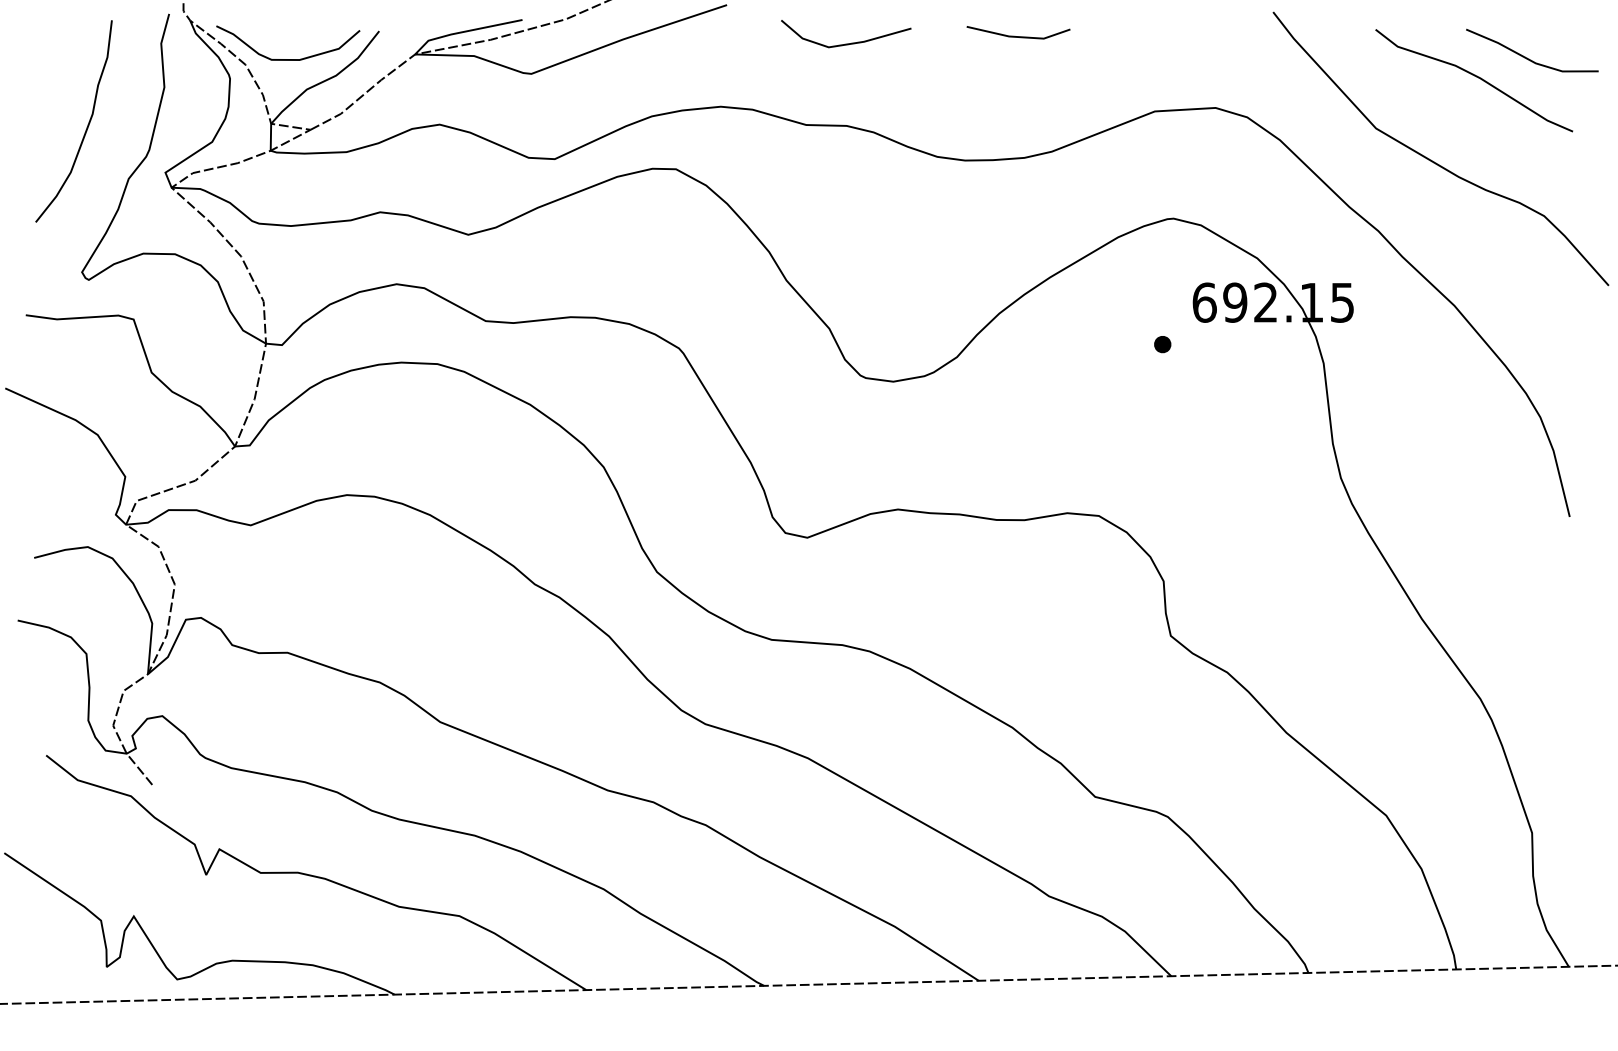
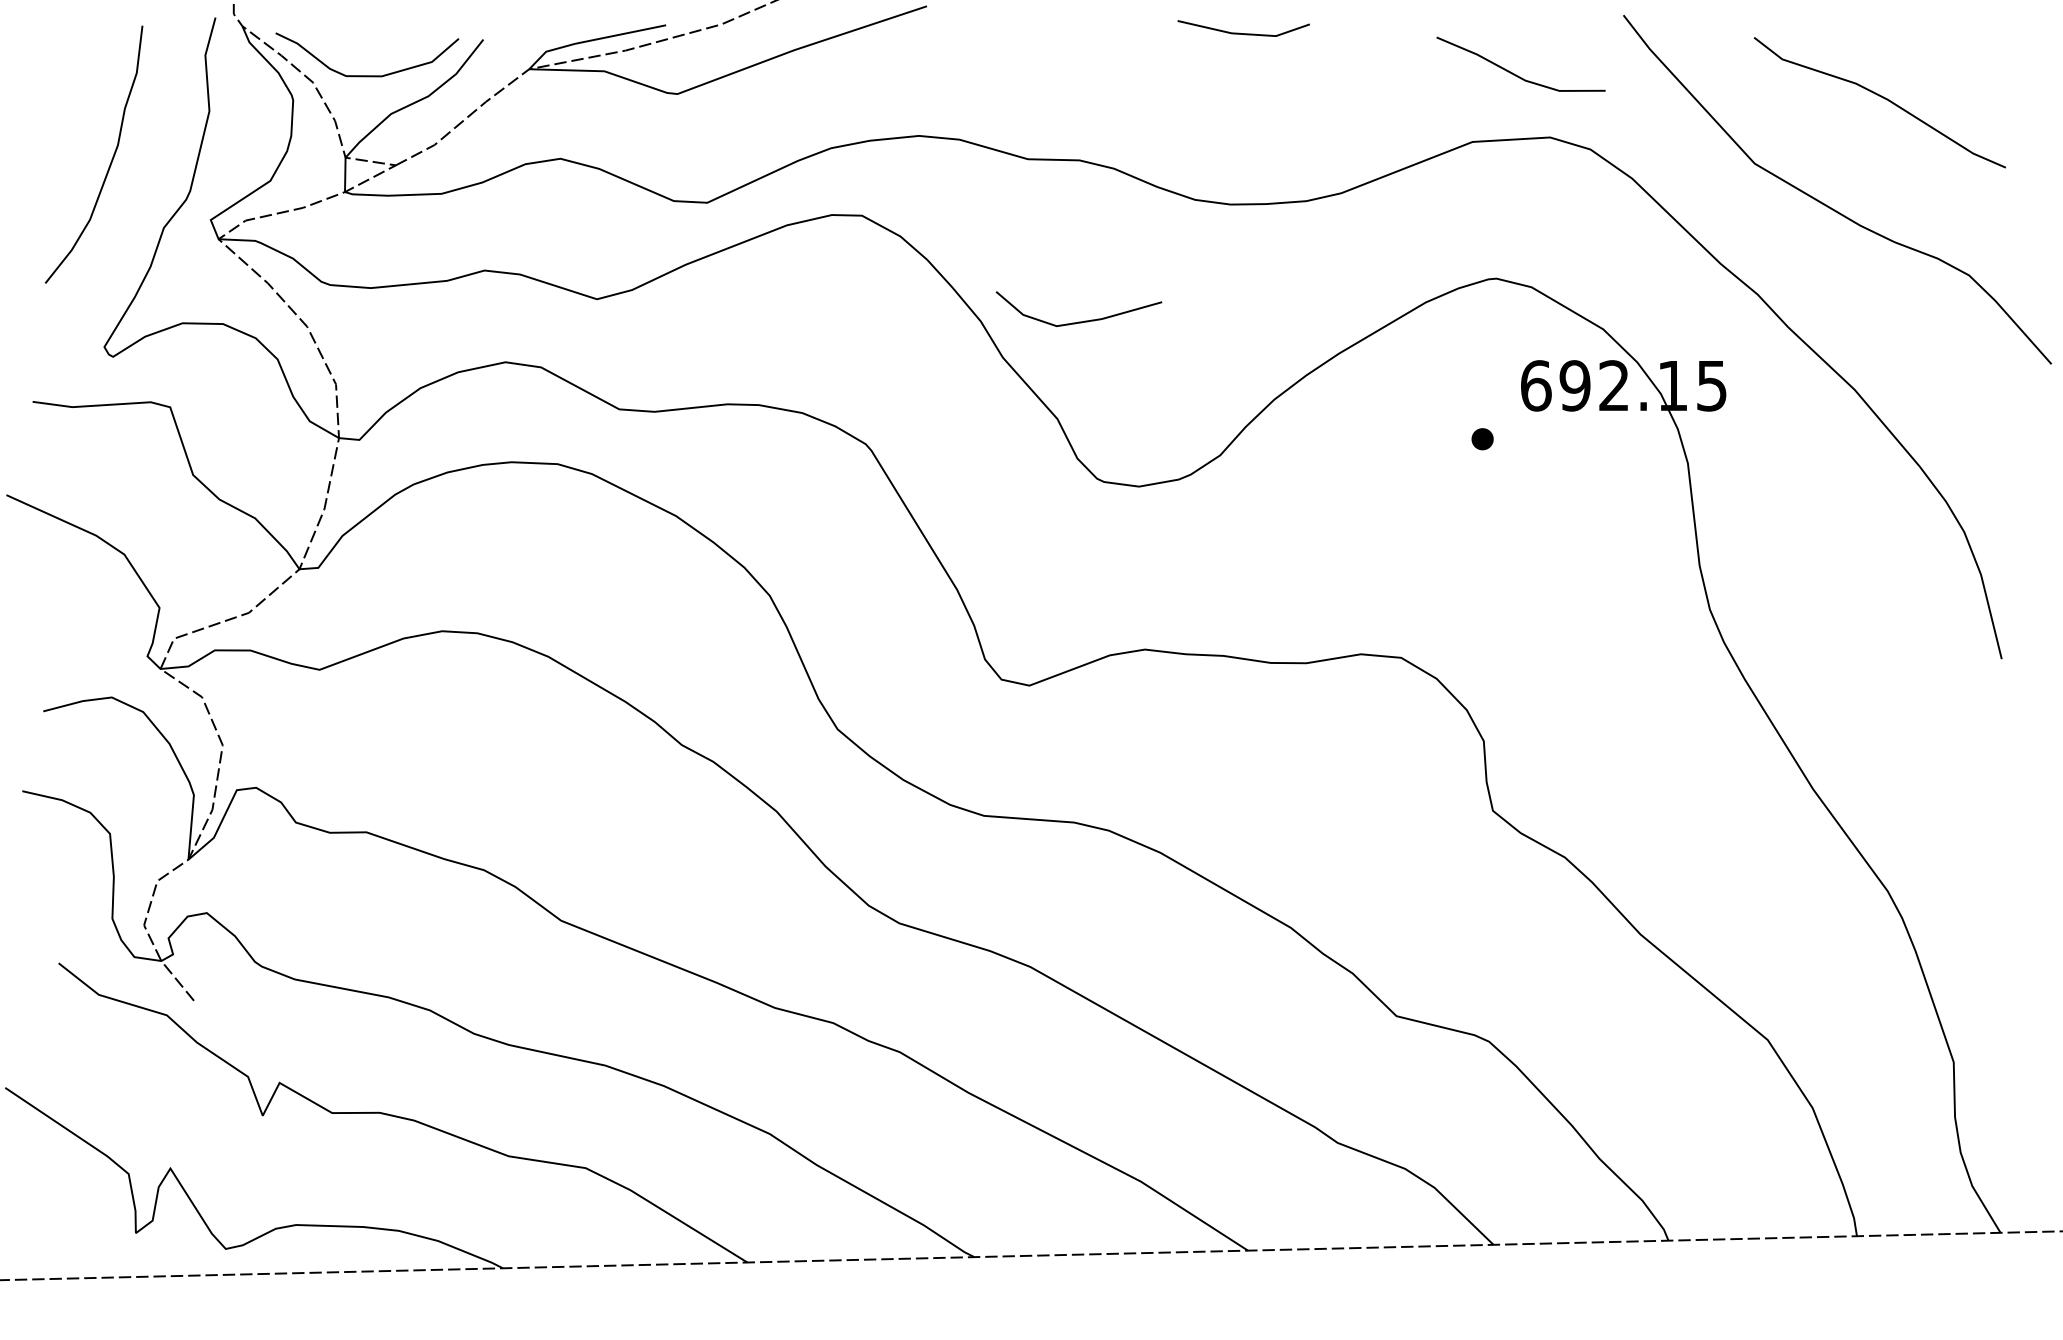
line: (1018, 36) -> (1243, 33), moved
line: (845, 43) -> (1078, 321), moved
line: (1527, 57) -> (1514, 73), moved

